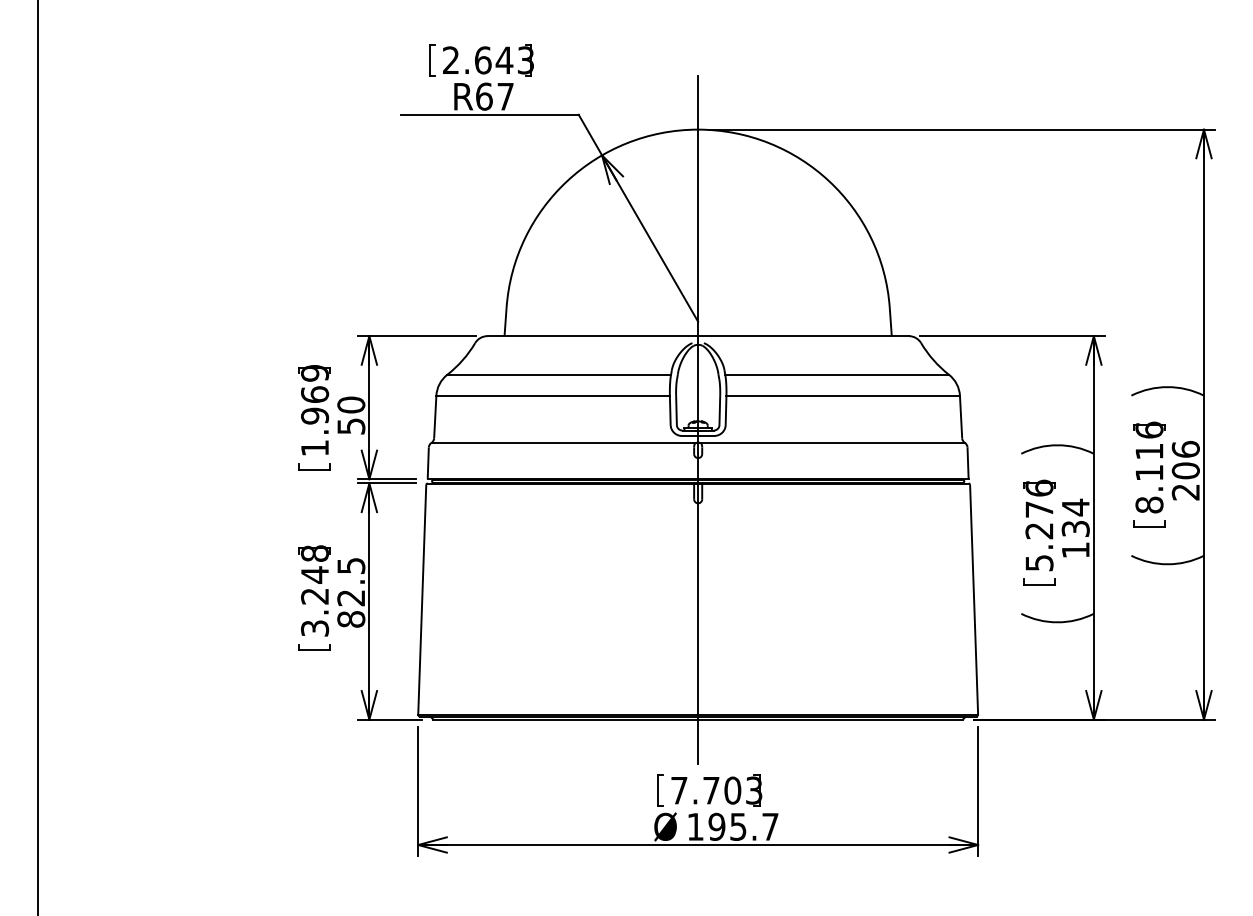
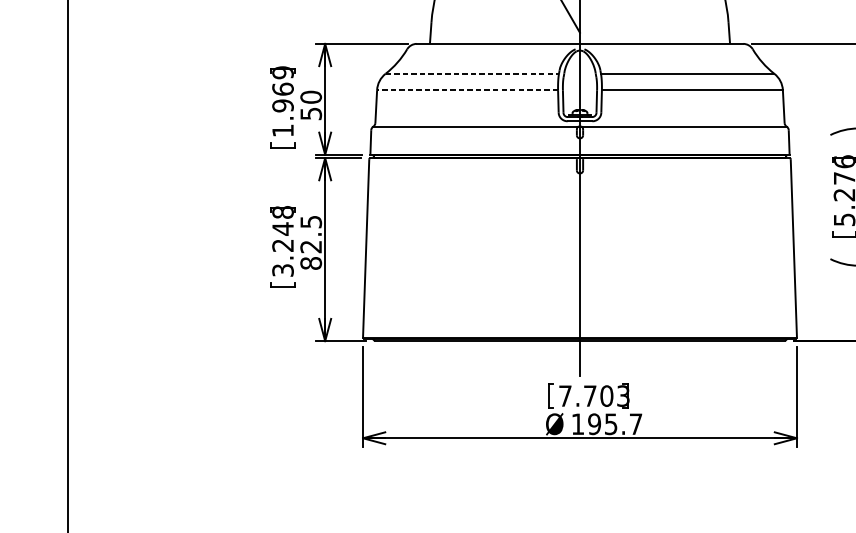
line: (559, 374) -> (472, 73), solid -> dashed
line: (553, 395) -> (467, 89), solid -> dashed

